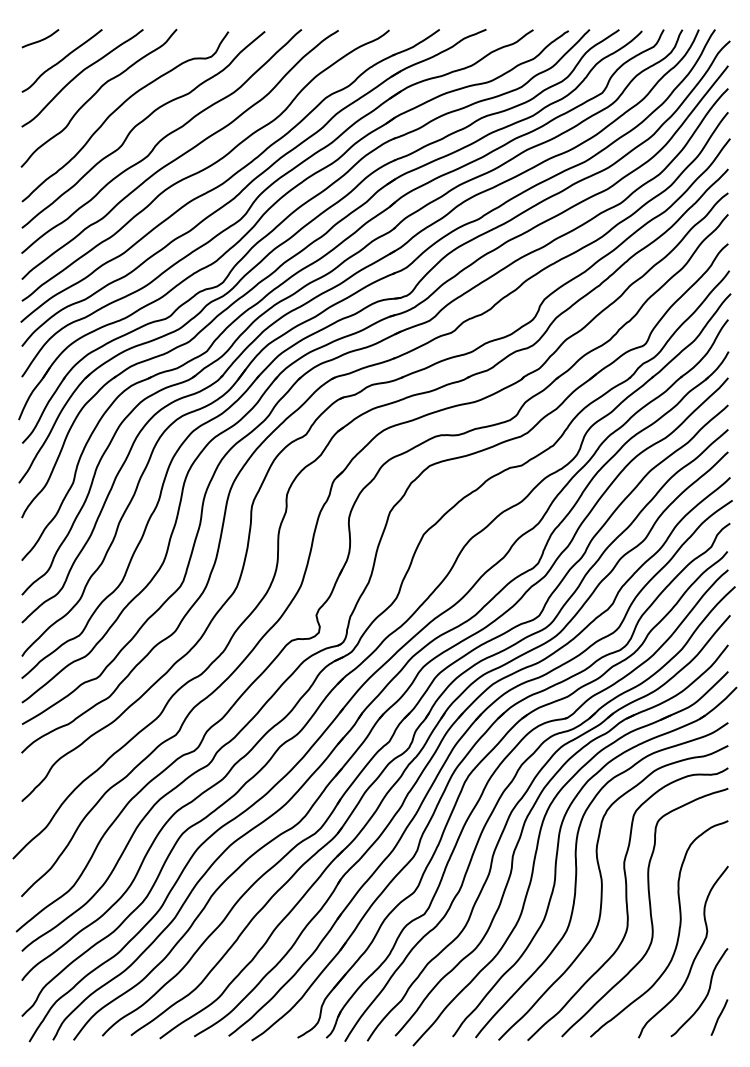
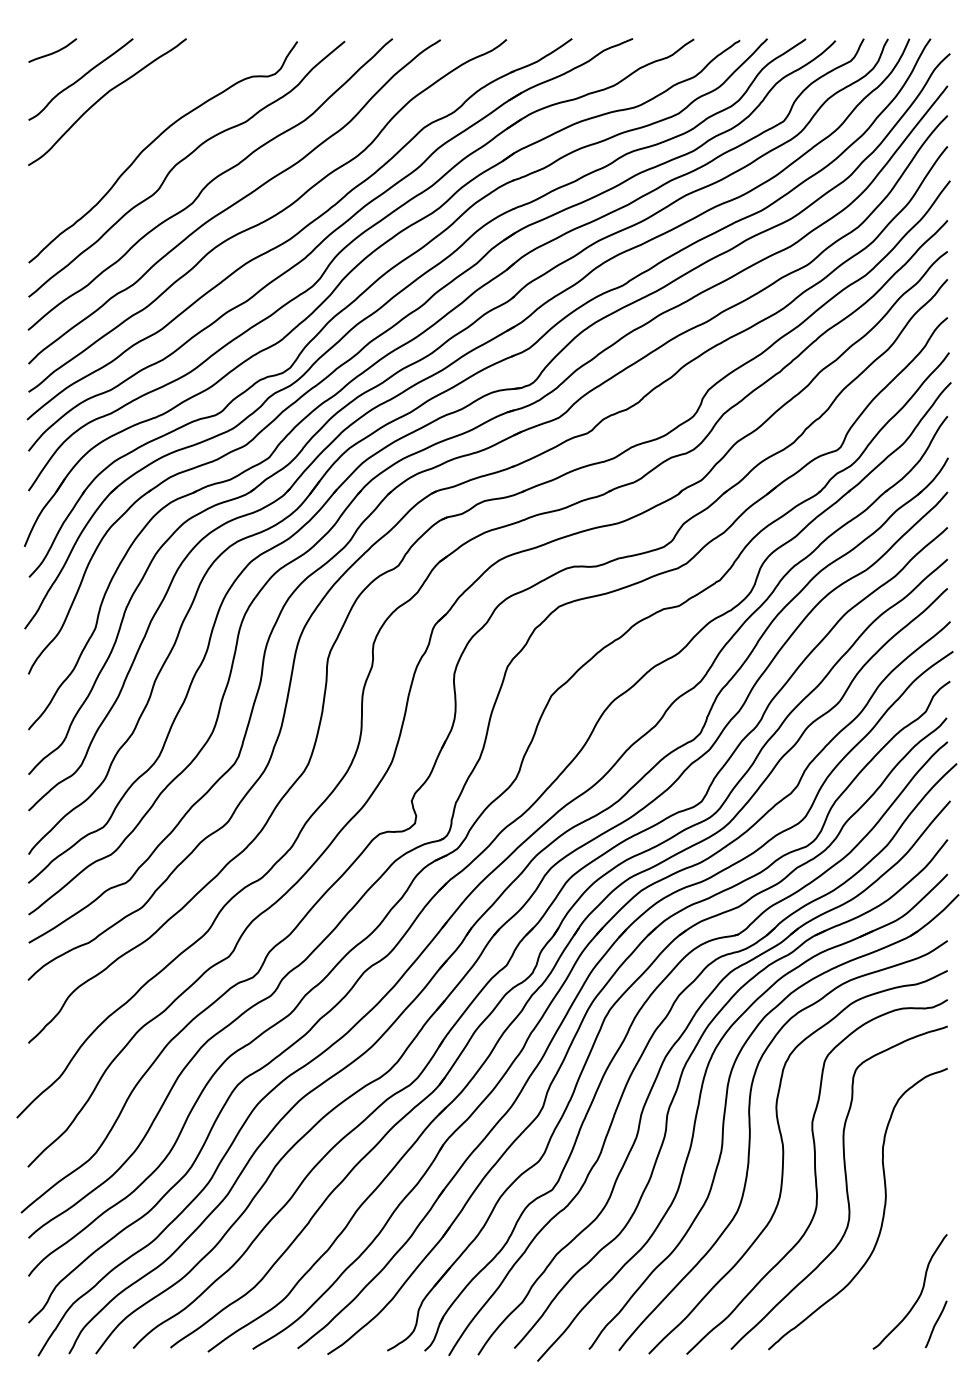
curve: (95, 94) -> (124, 123), removed
curve: (694, 957) -> (903, 1246), removed

